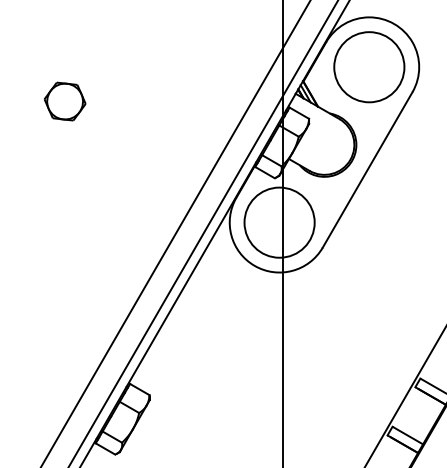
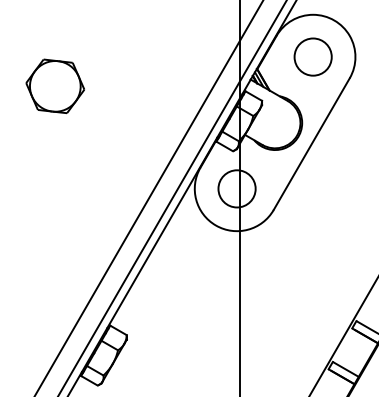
circle: (368, 66) -> (312, 56), size x0.62
part: (64, 100) -> (54, 85), size x1.67
circle: (278, 222) -> (236, 188), size x0.62

